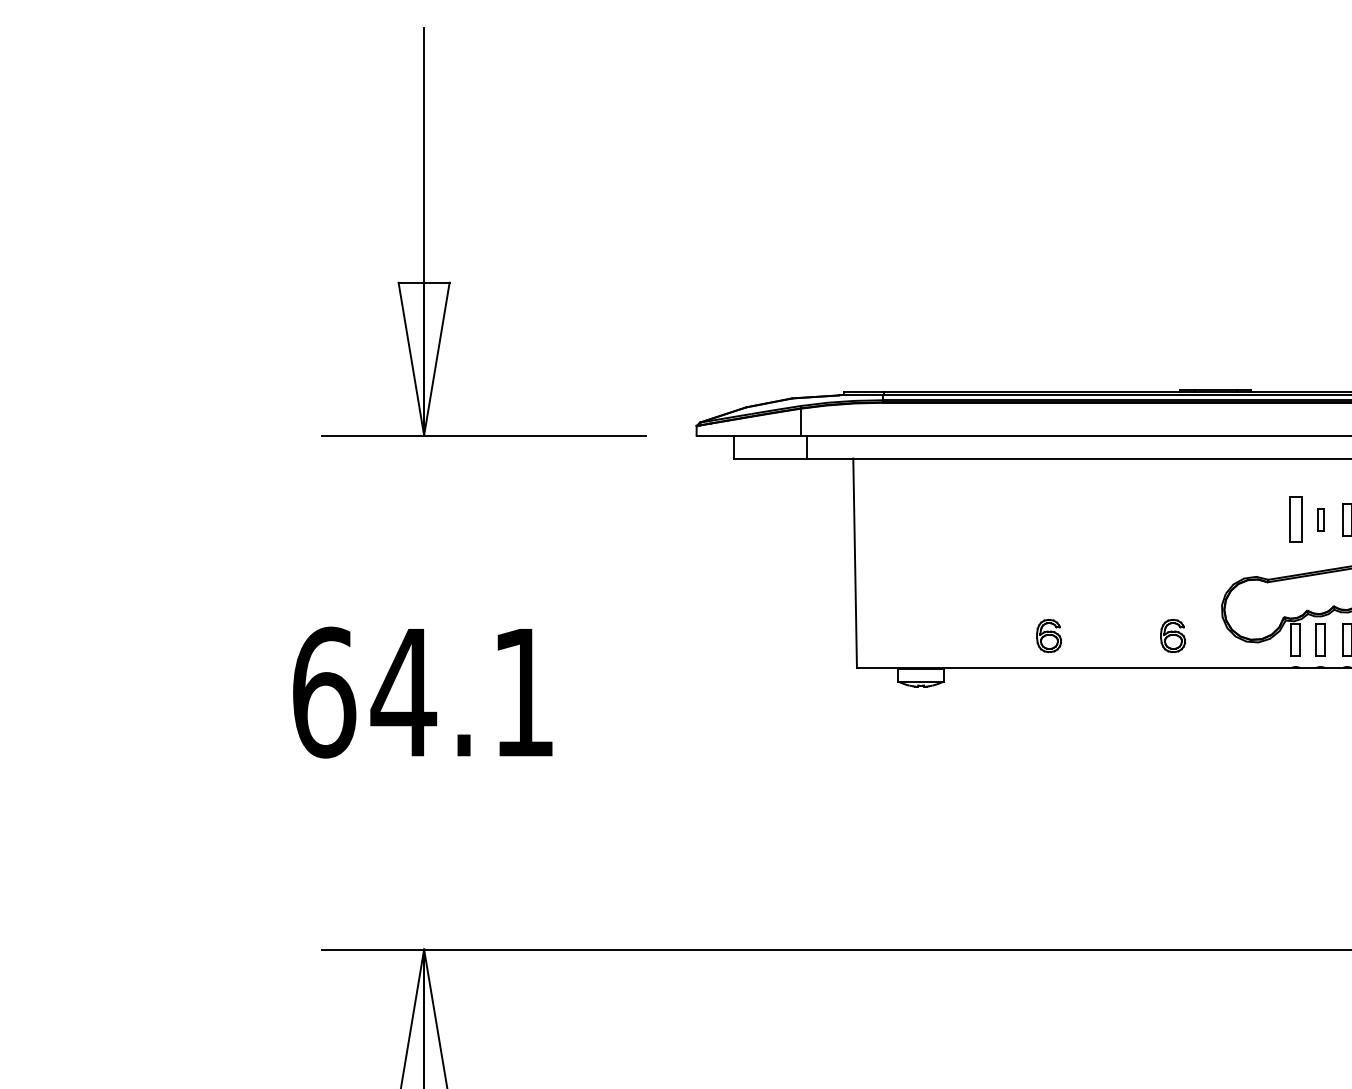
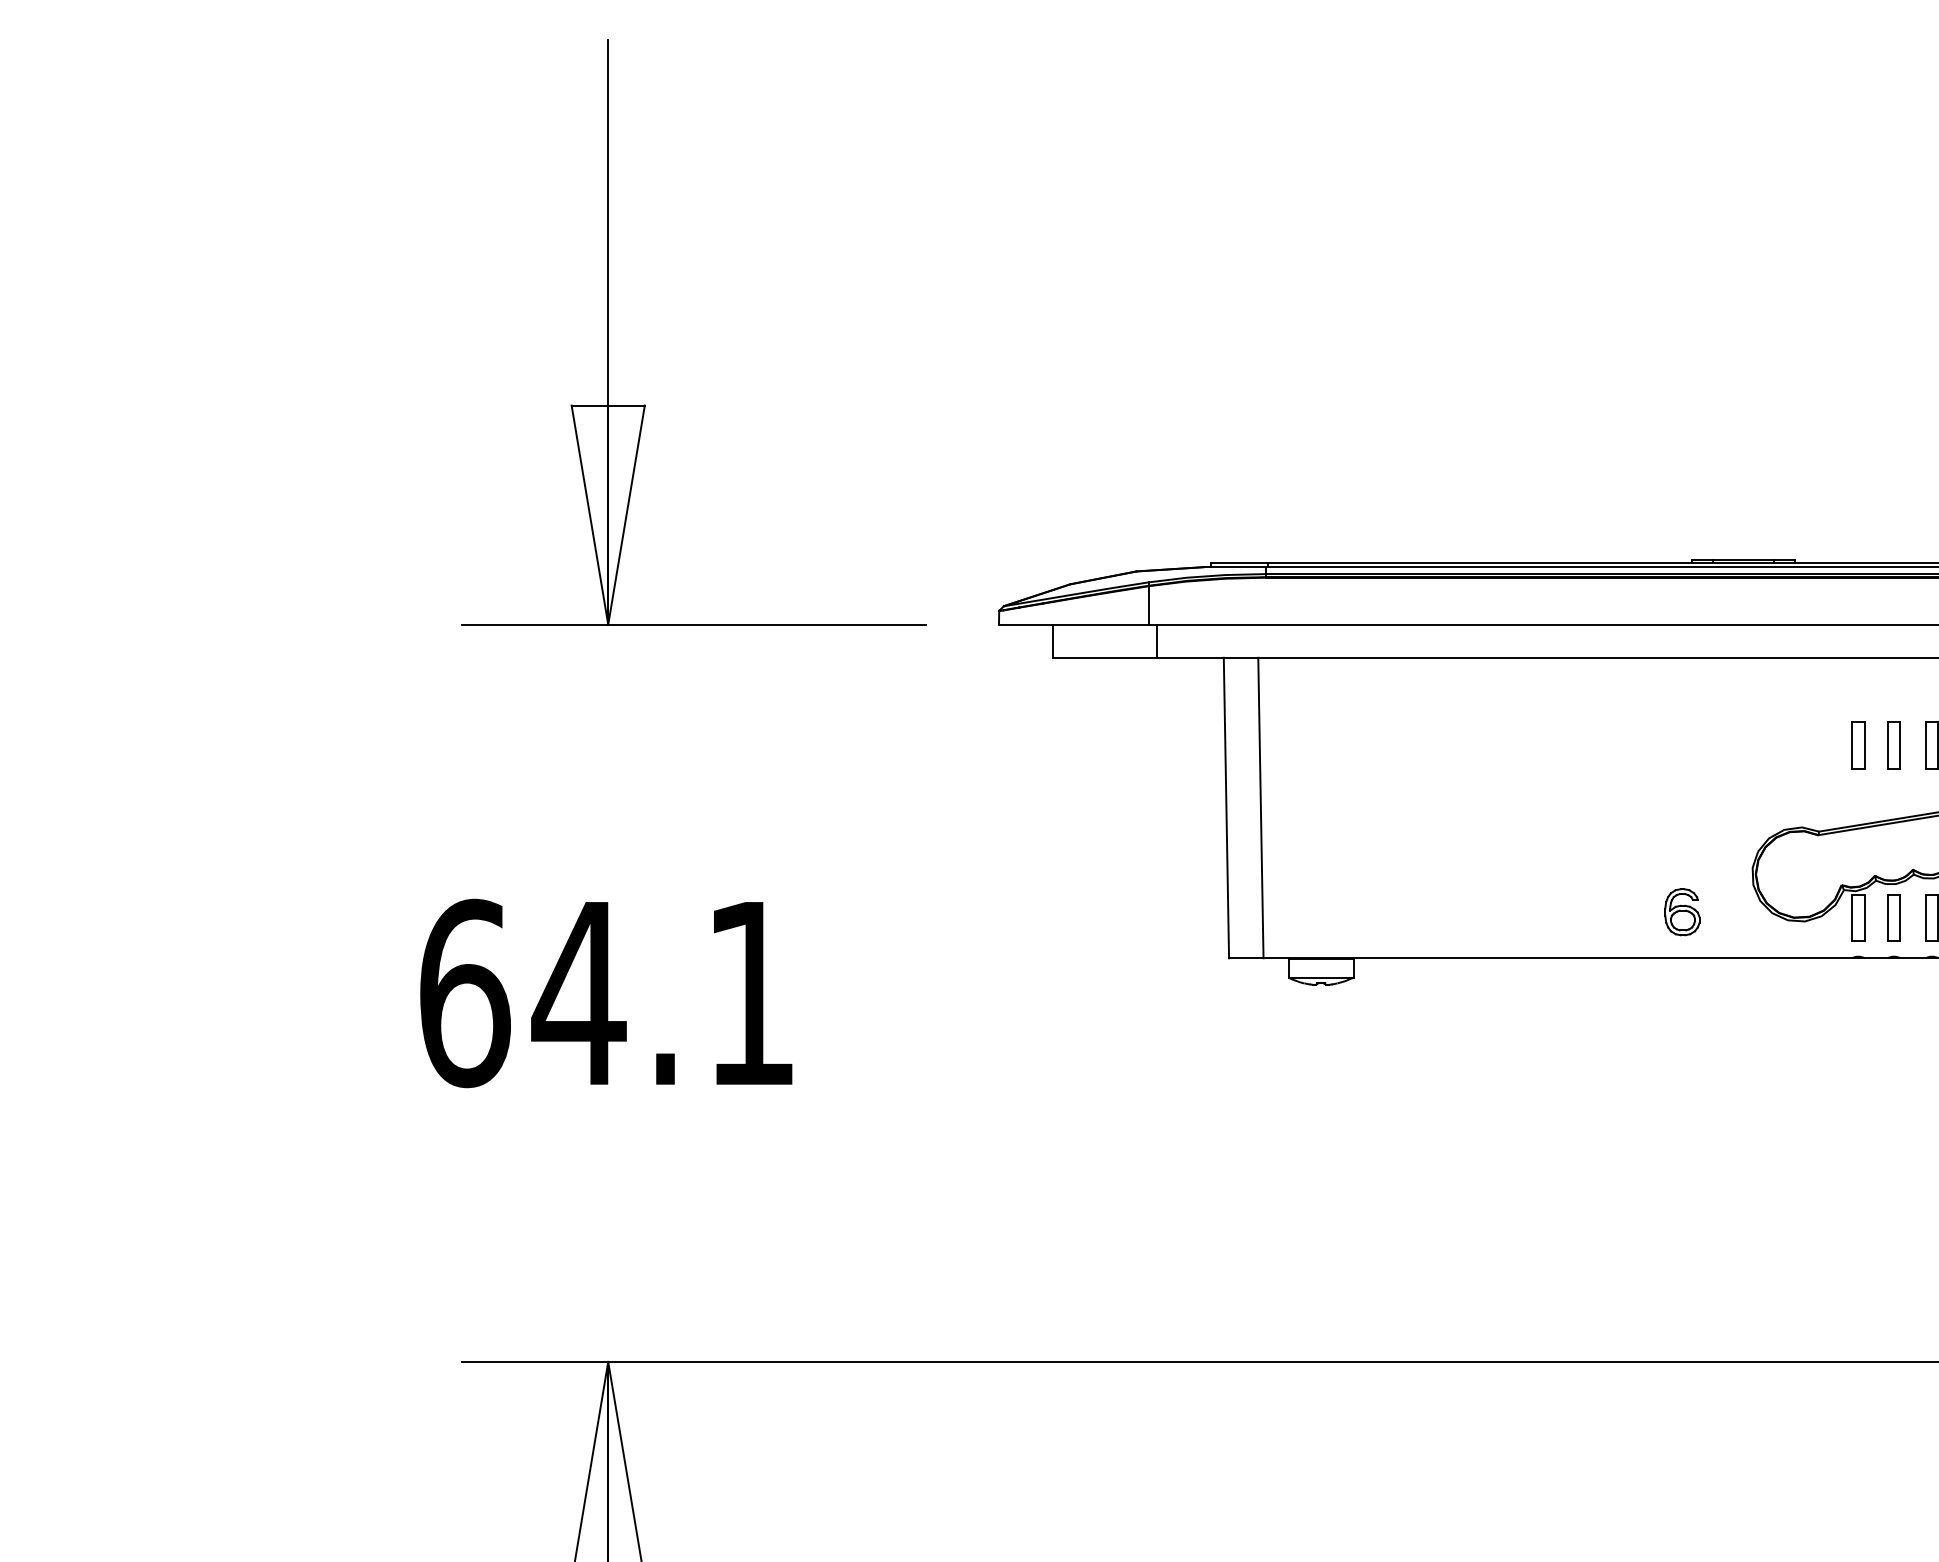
part: (1295, 519) -> (1858, 745), size x0.71
part: (1320, 519) -> (1893, 745), size x1.43
line: (879, 563) -> (1261, 808), added
part: (1049, 635) -> (1505, 911), removed

